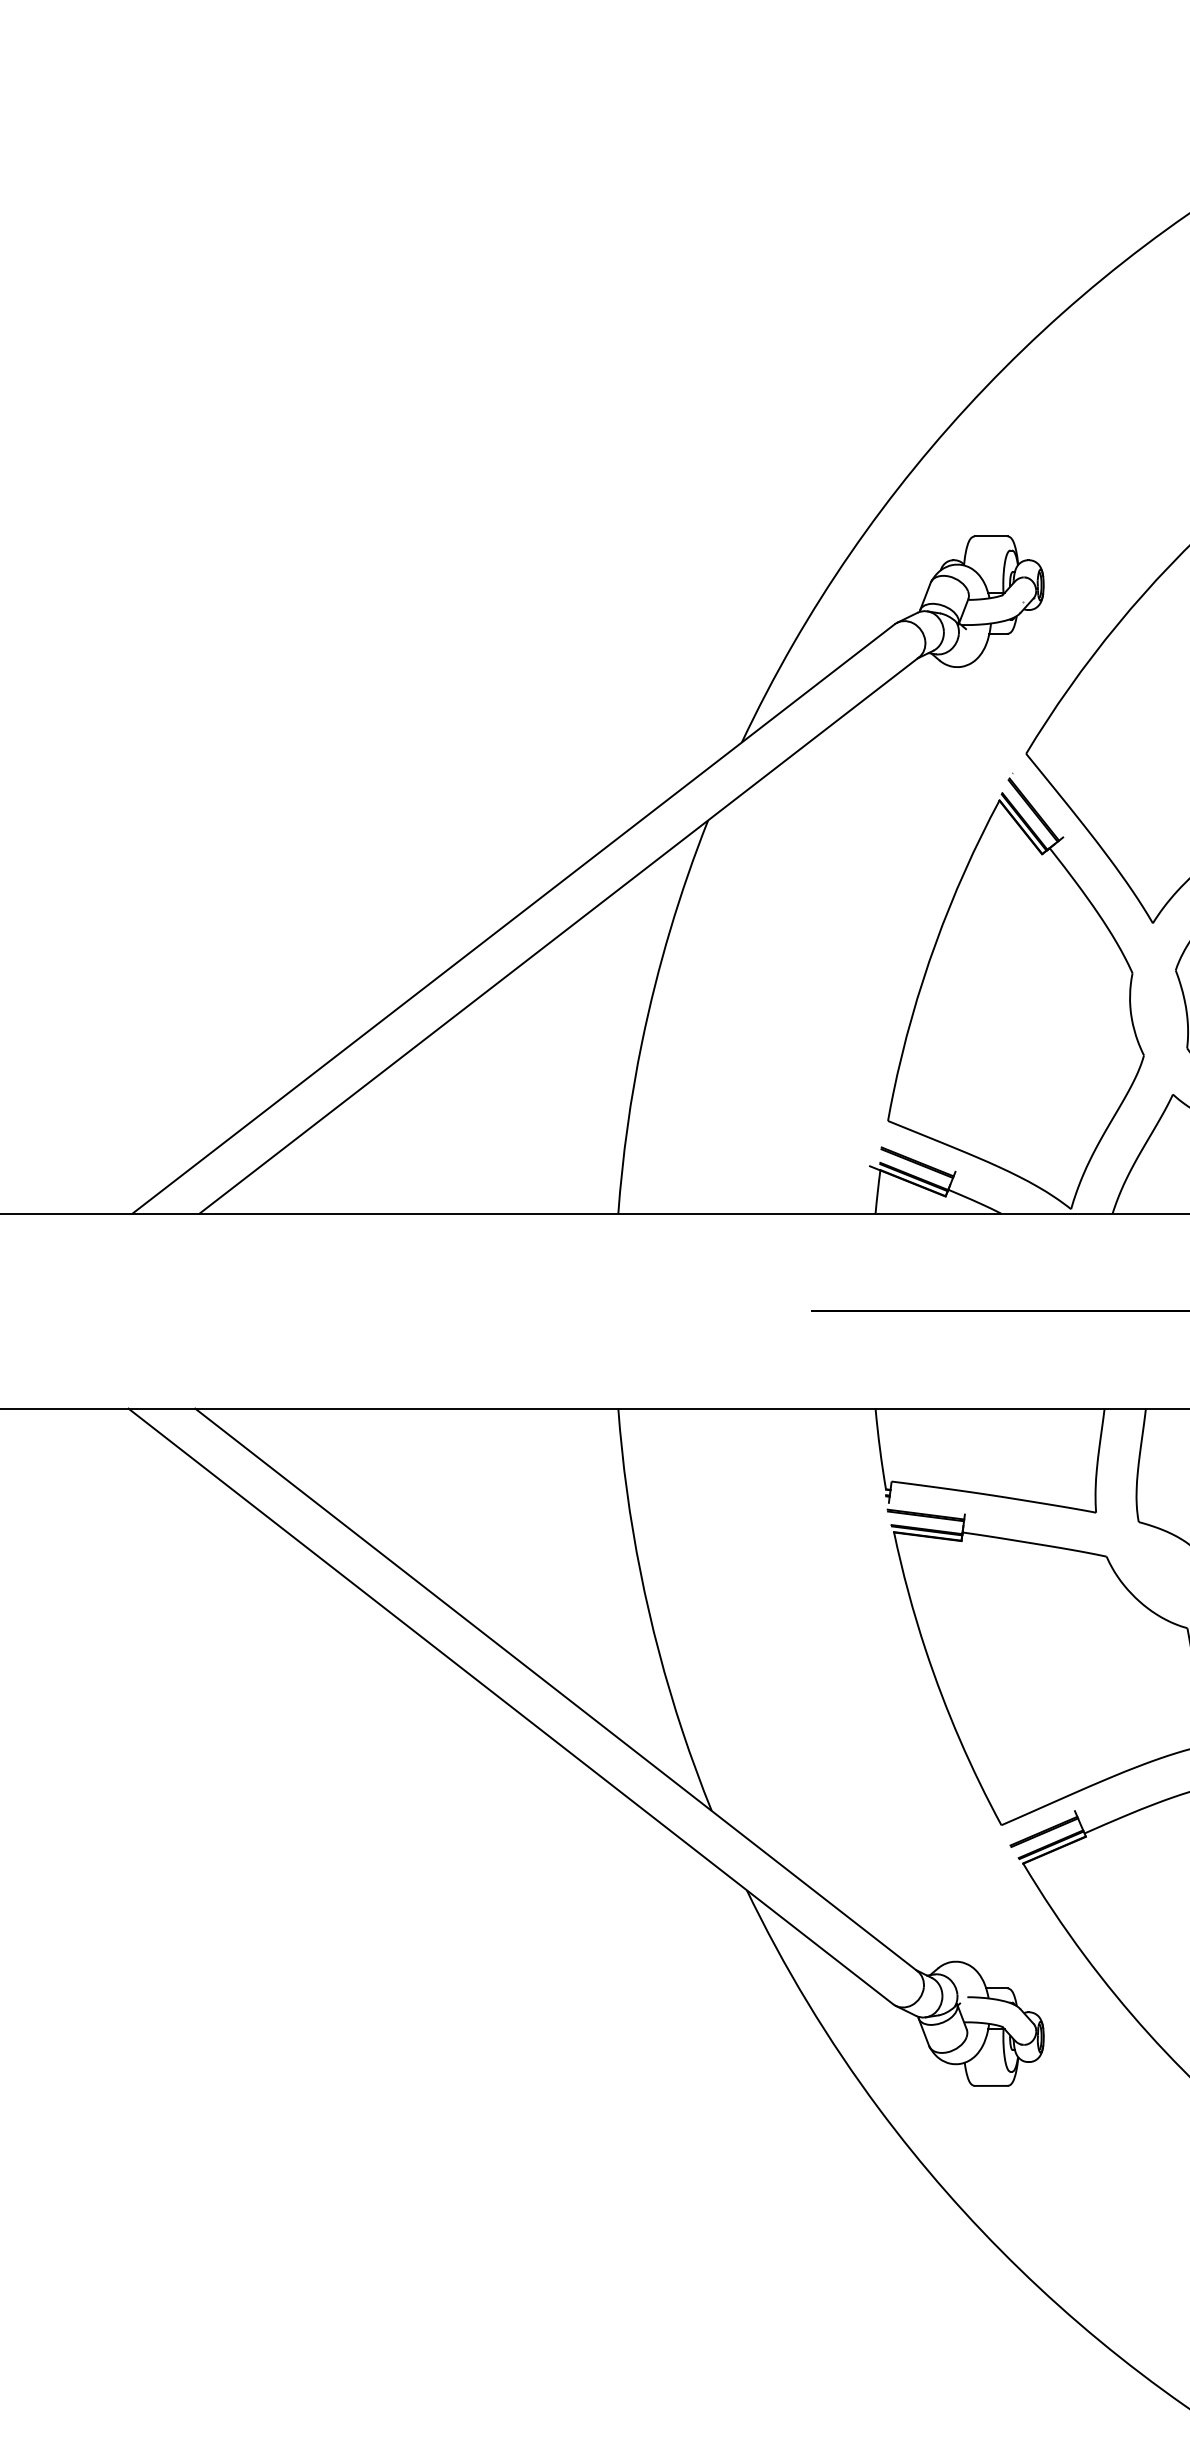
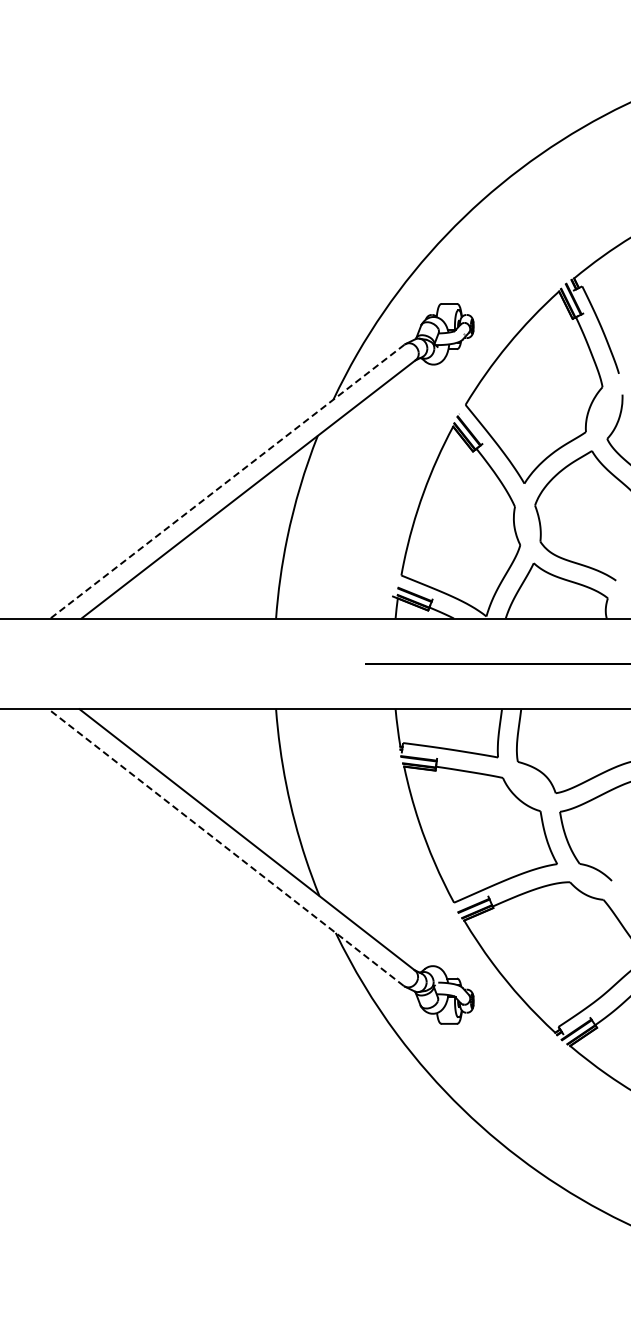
line: (513, 918) -> (227, 481), solid -> dashed
line: (509, 1706) -> (225, 847), solid -> dashed

